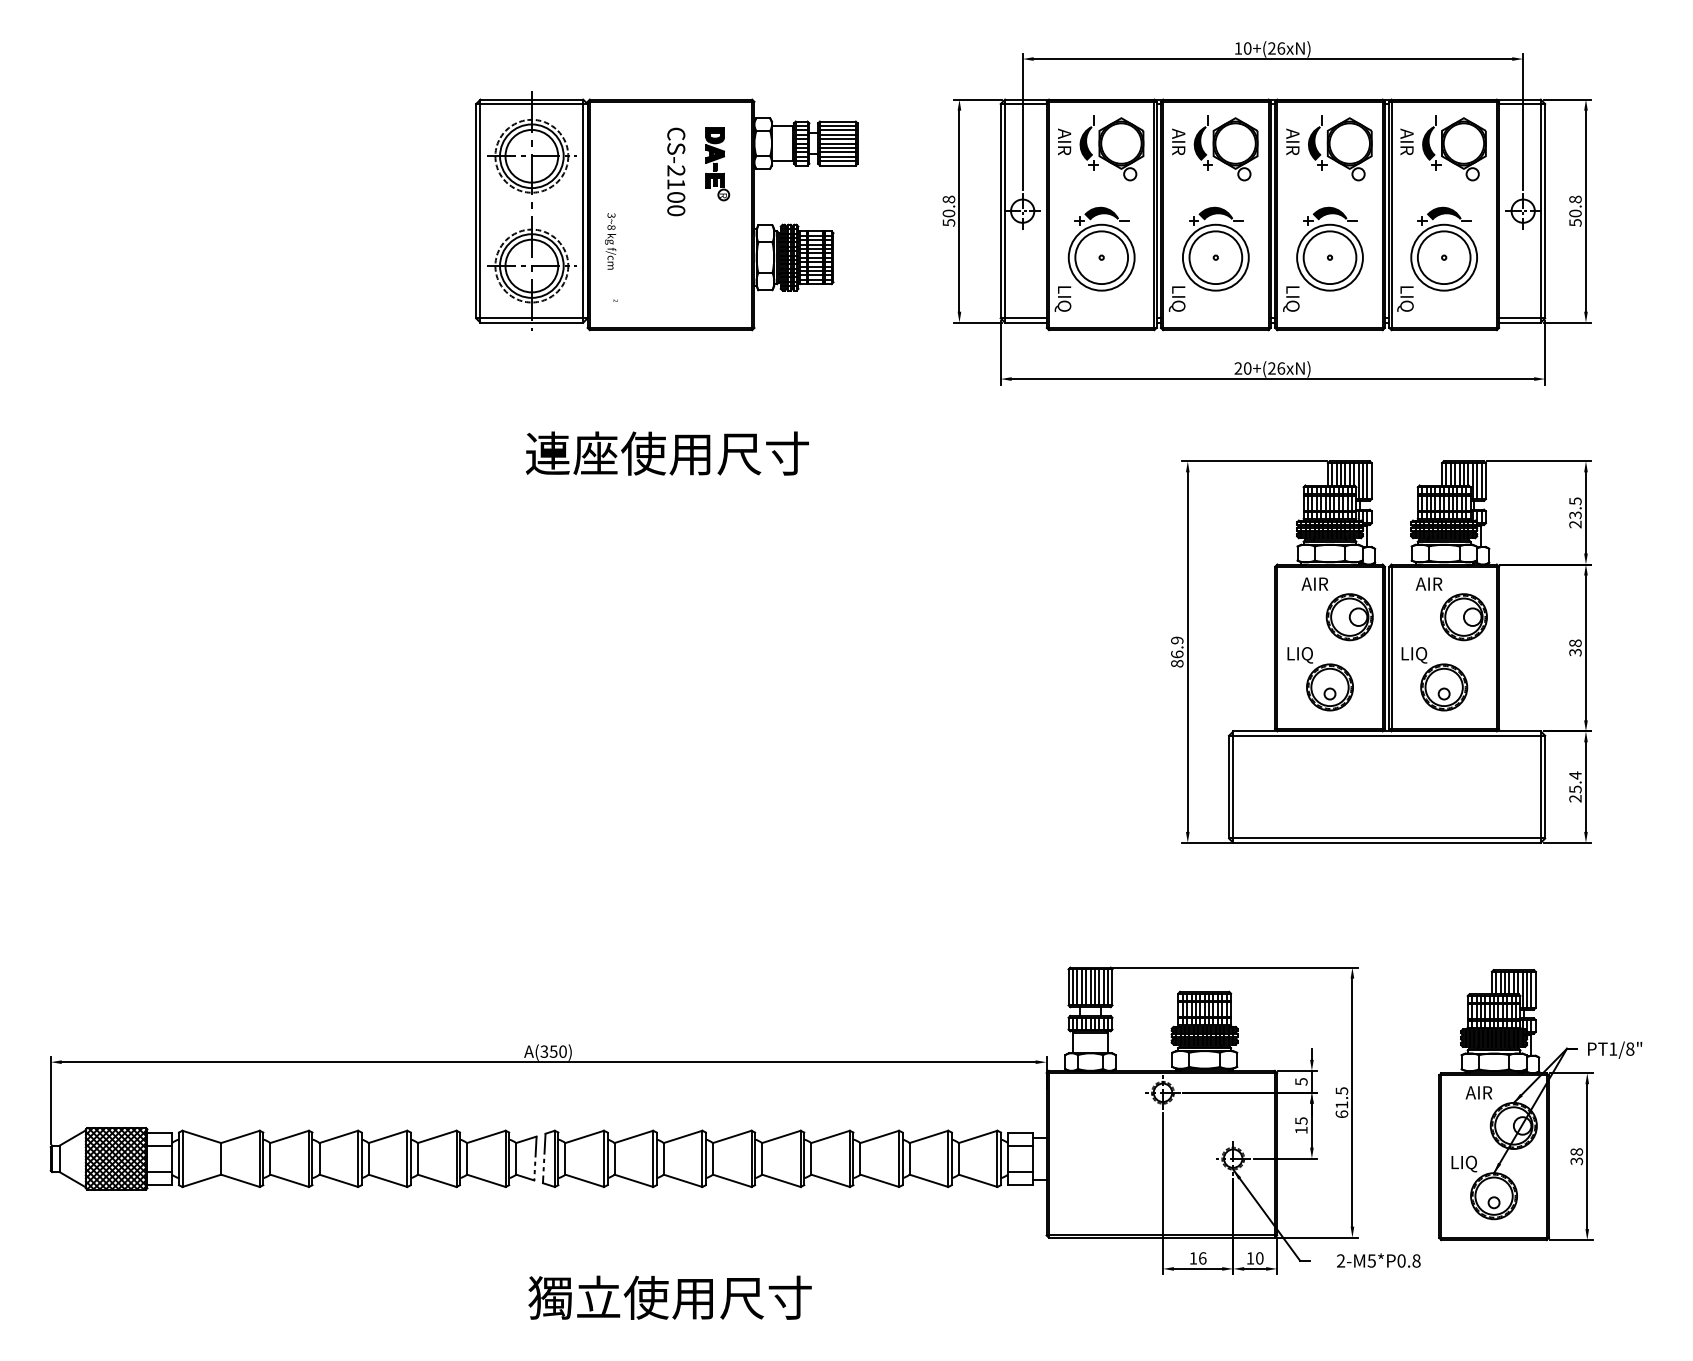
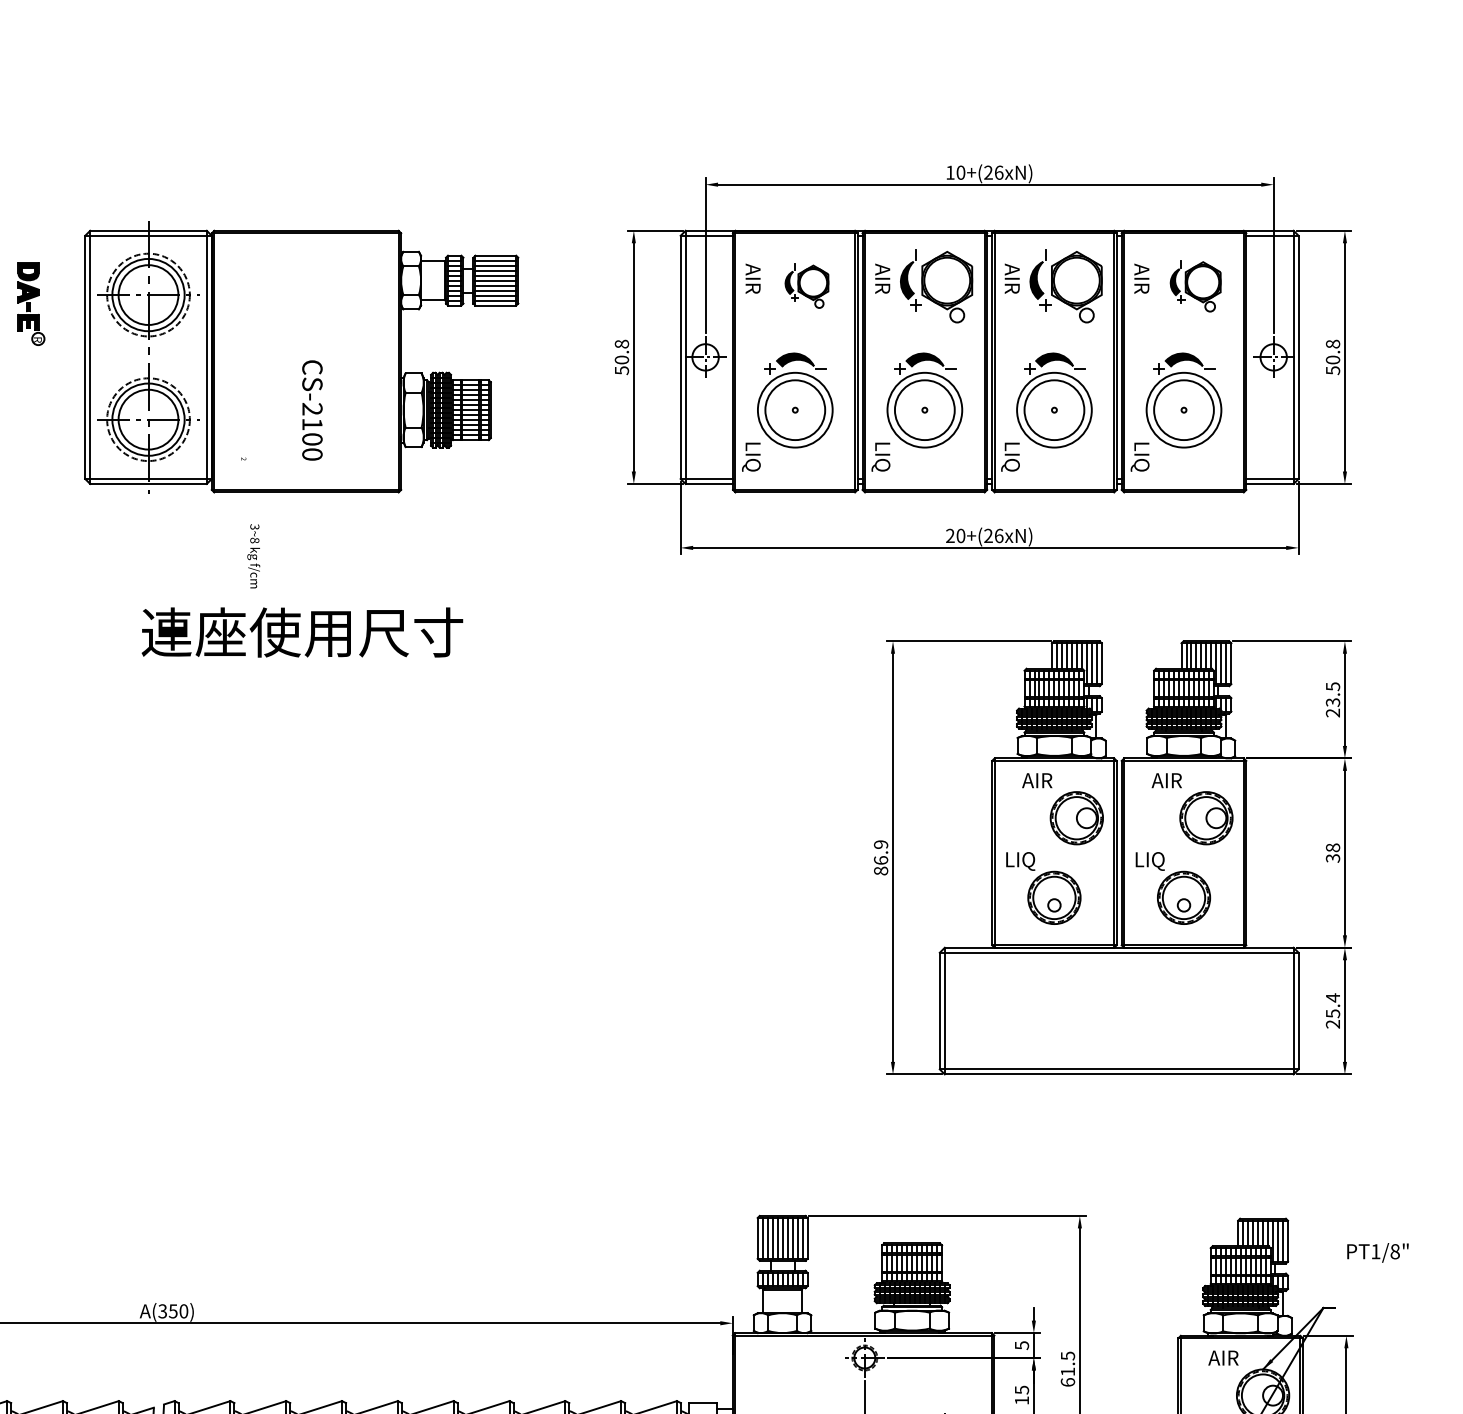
part: (1111, 148) -> (806, 286), size x0.6
part: (1454, 148) -> (1195, 286), size x0.7
part: (717, 164) -> (31, 304), moved
text: (676, 171) -> (312, 409), moved
text: (610, 241) -> (253, 556), moved
text: (1615, 1049) -> (1378, 1252), moved

